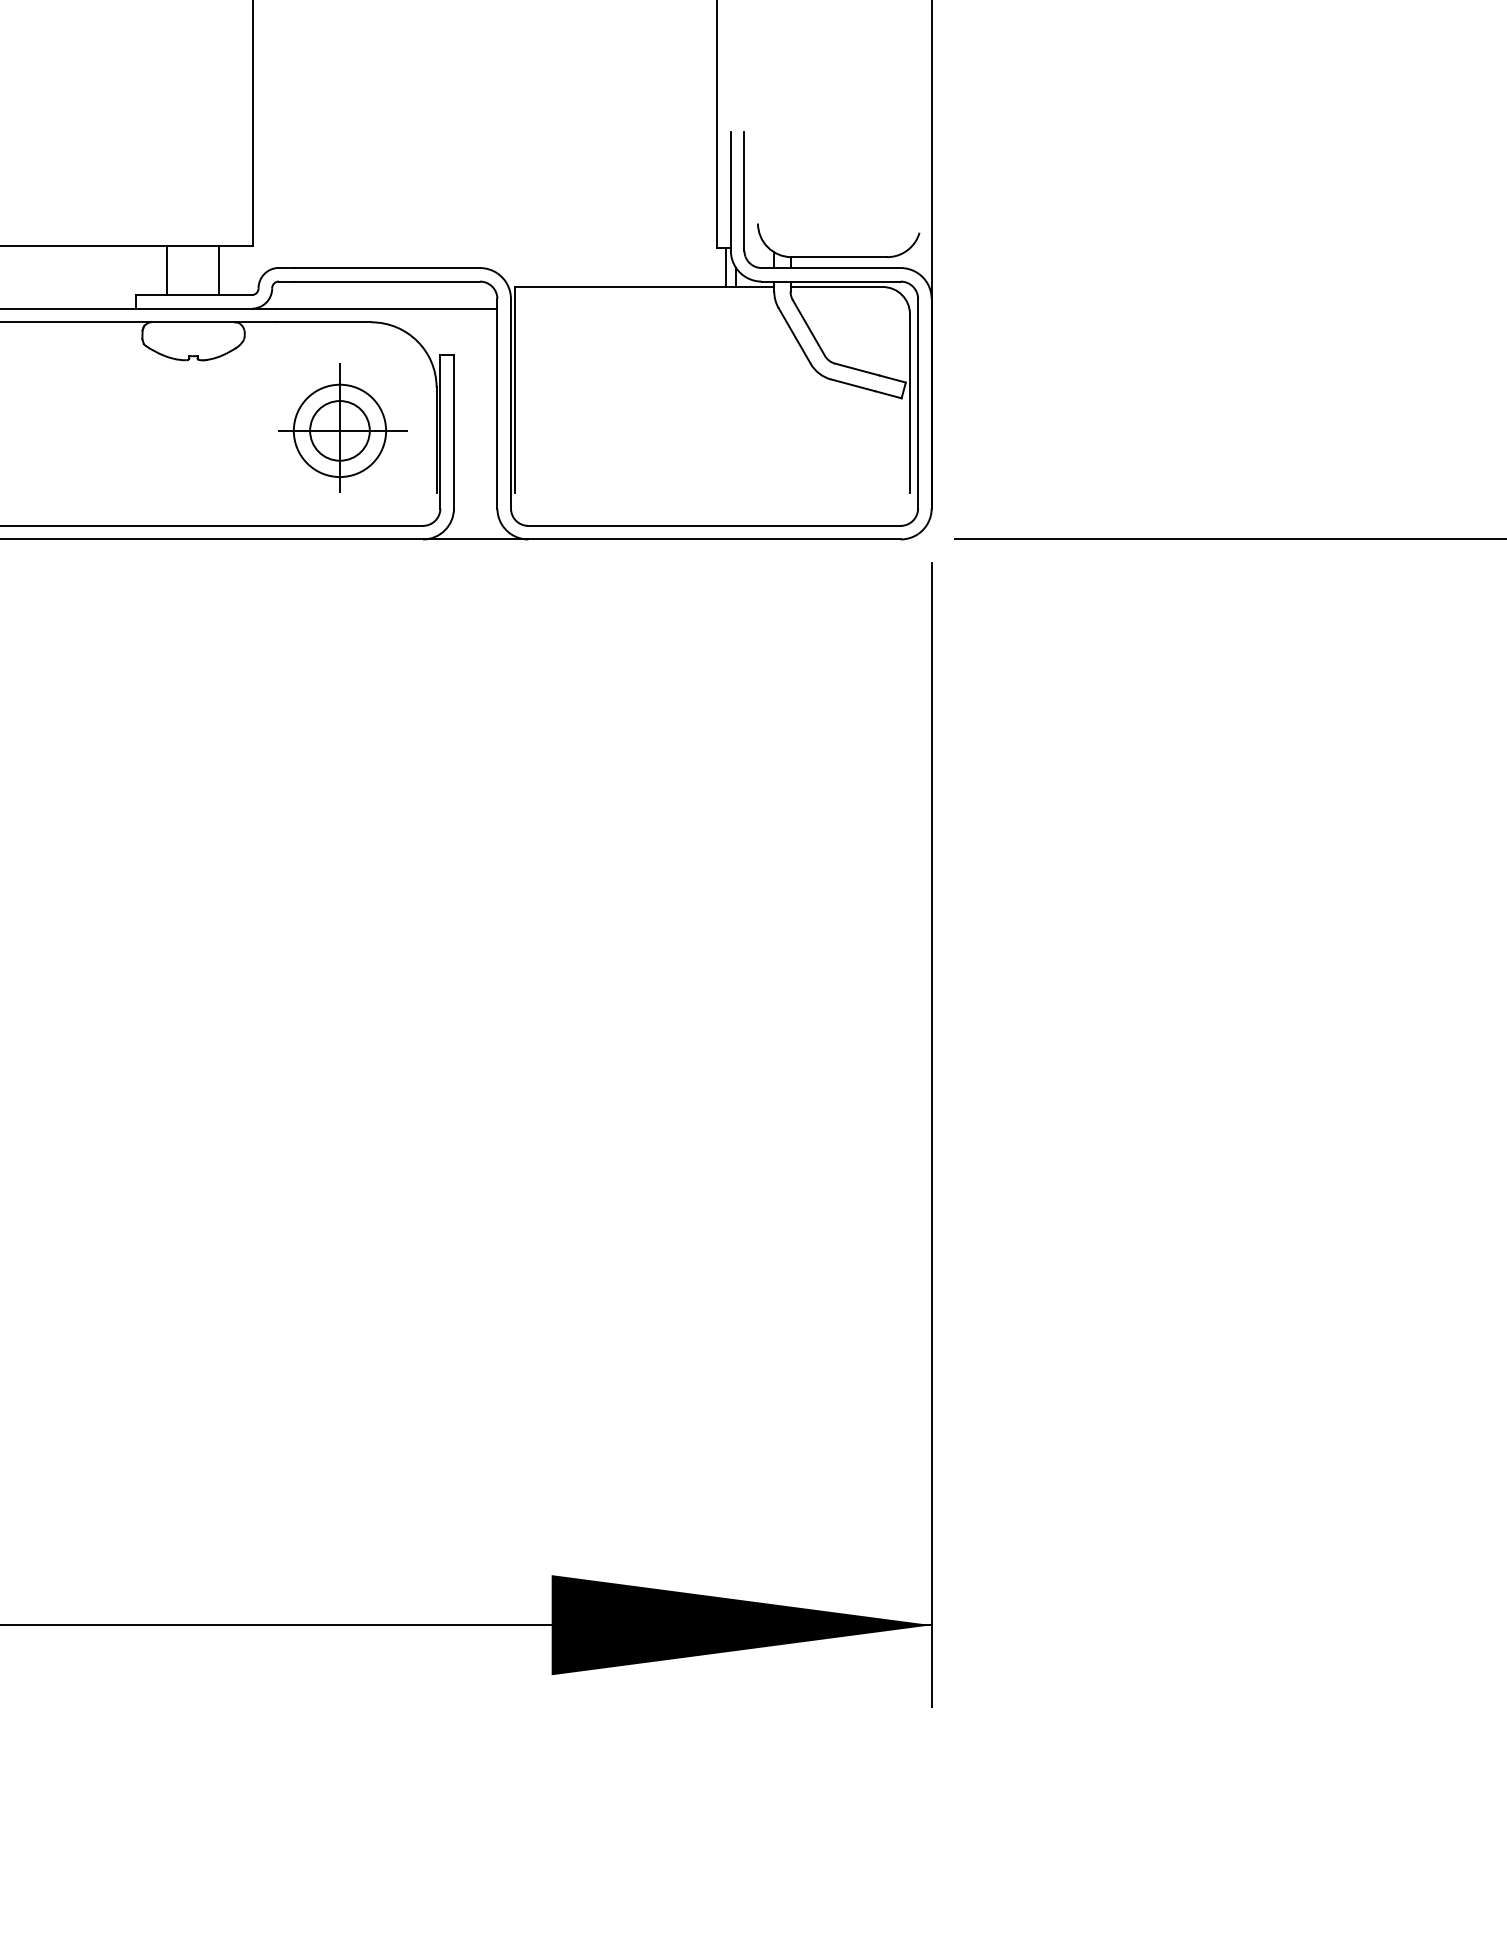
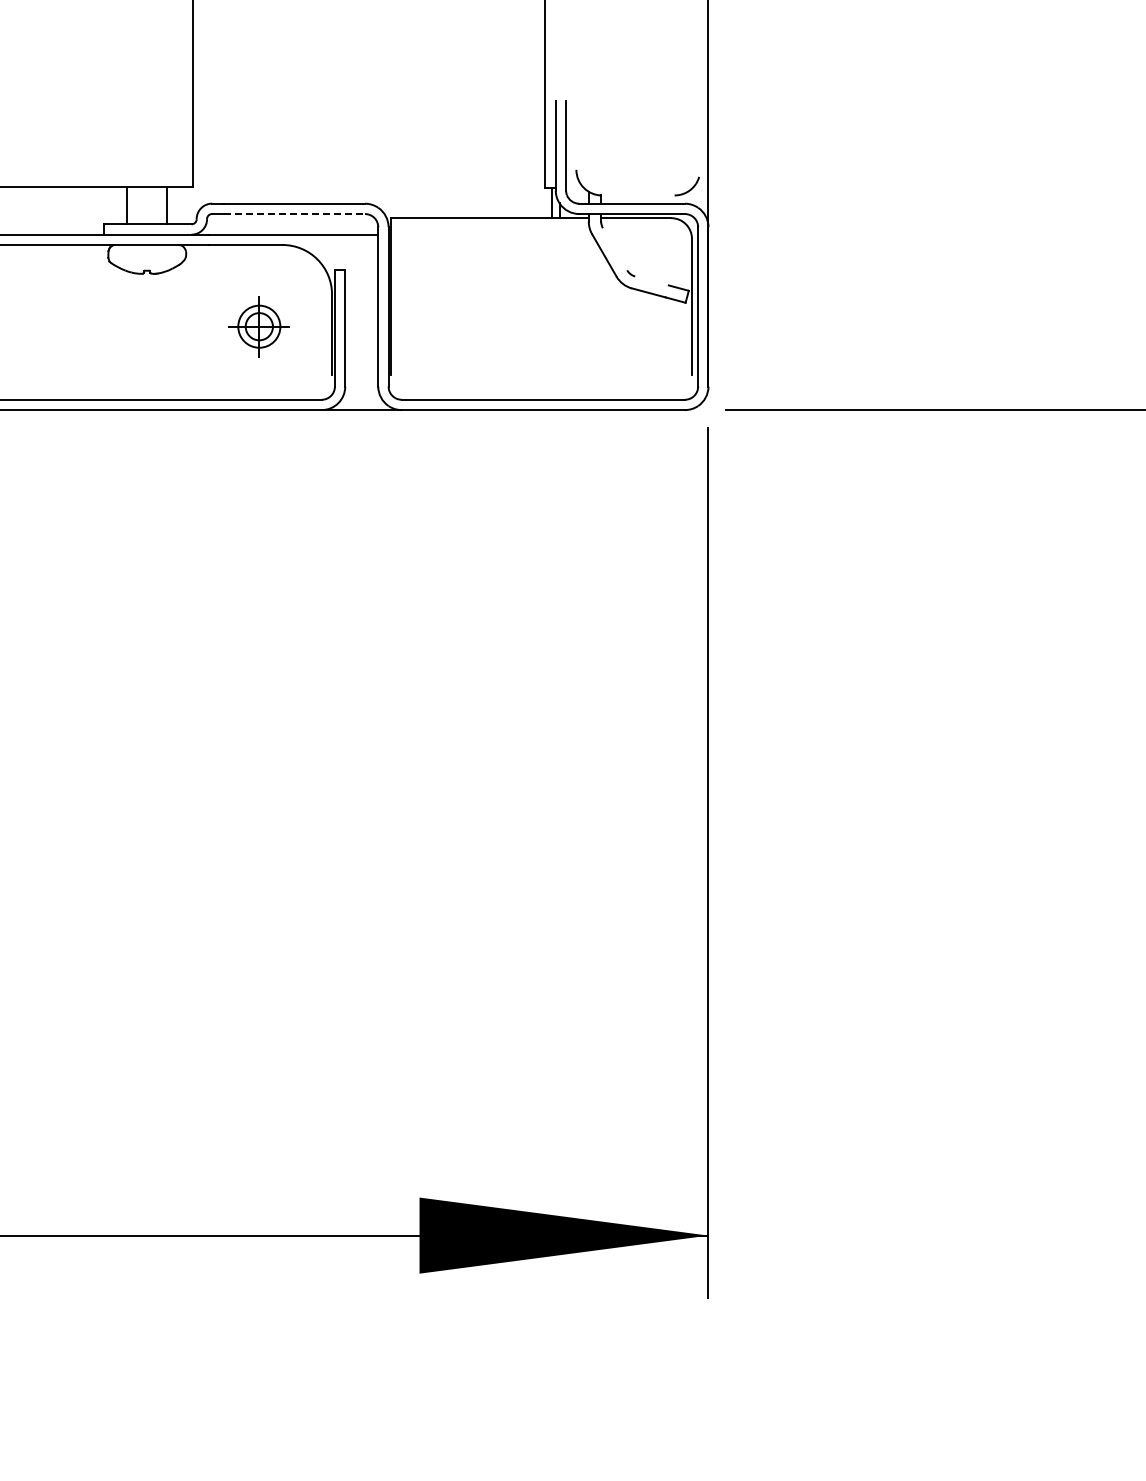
line: (838, 257) -> (637, 195), removed
line: (387, 282) -> (294, 214), solid -> dashed
line: (808, 328) -> (614, 249), removed
line: (856, 369) -> (651, 280), removed
part: (342, 428) -> (260, 325), size x0.6

